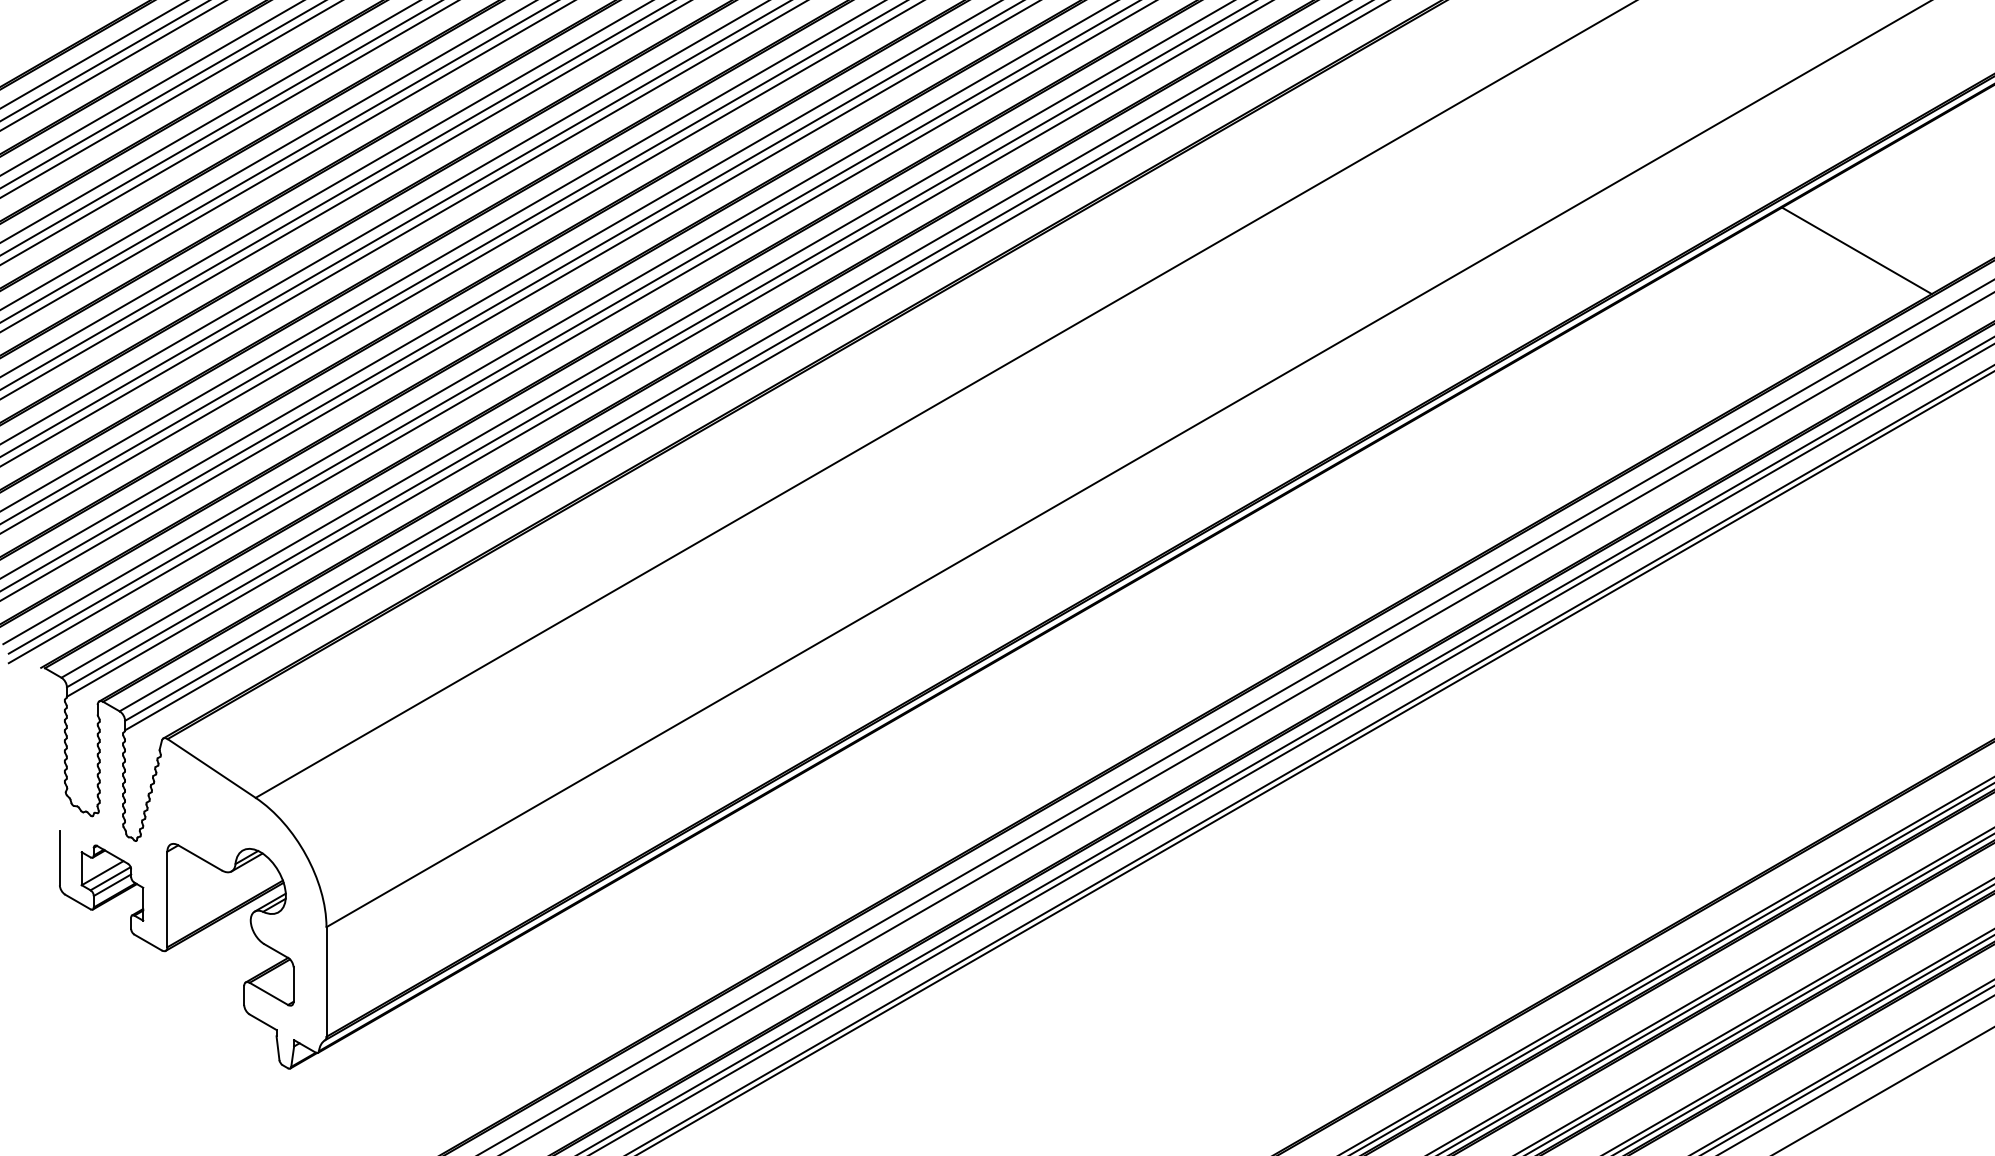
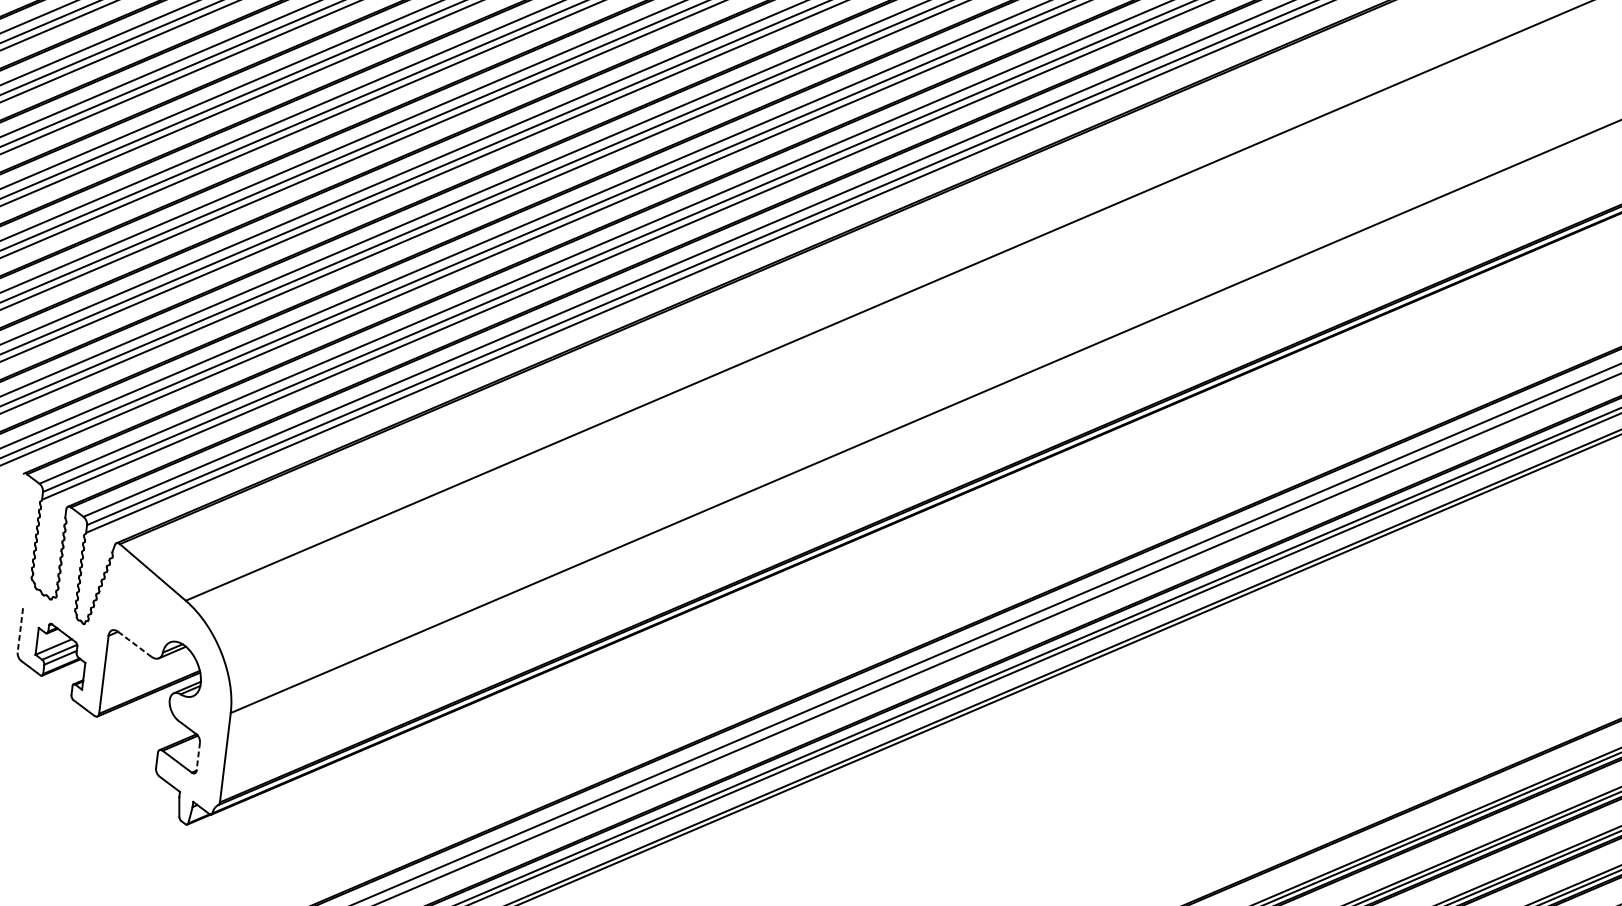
line: (1856, 250) -> (1543, 312), removed
line: (59, 858) -> (20, 630), solid -> dashed
line: (200, 858) -> (134, 644), solid -> dashed
line: (293, 985) -> (198, 757), solid -> dashed

